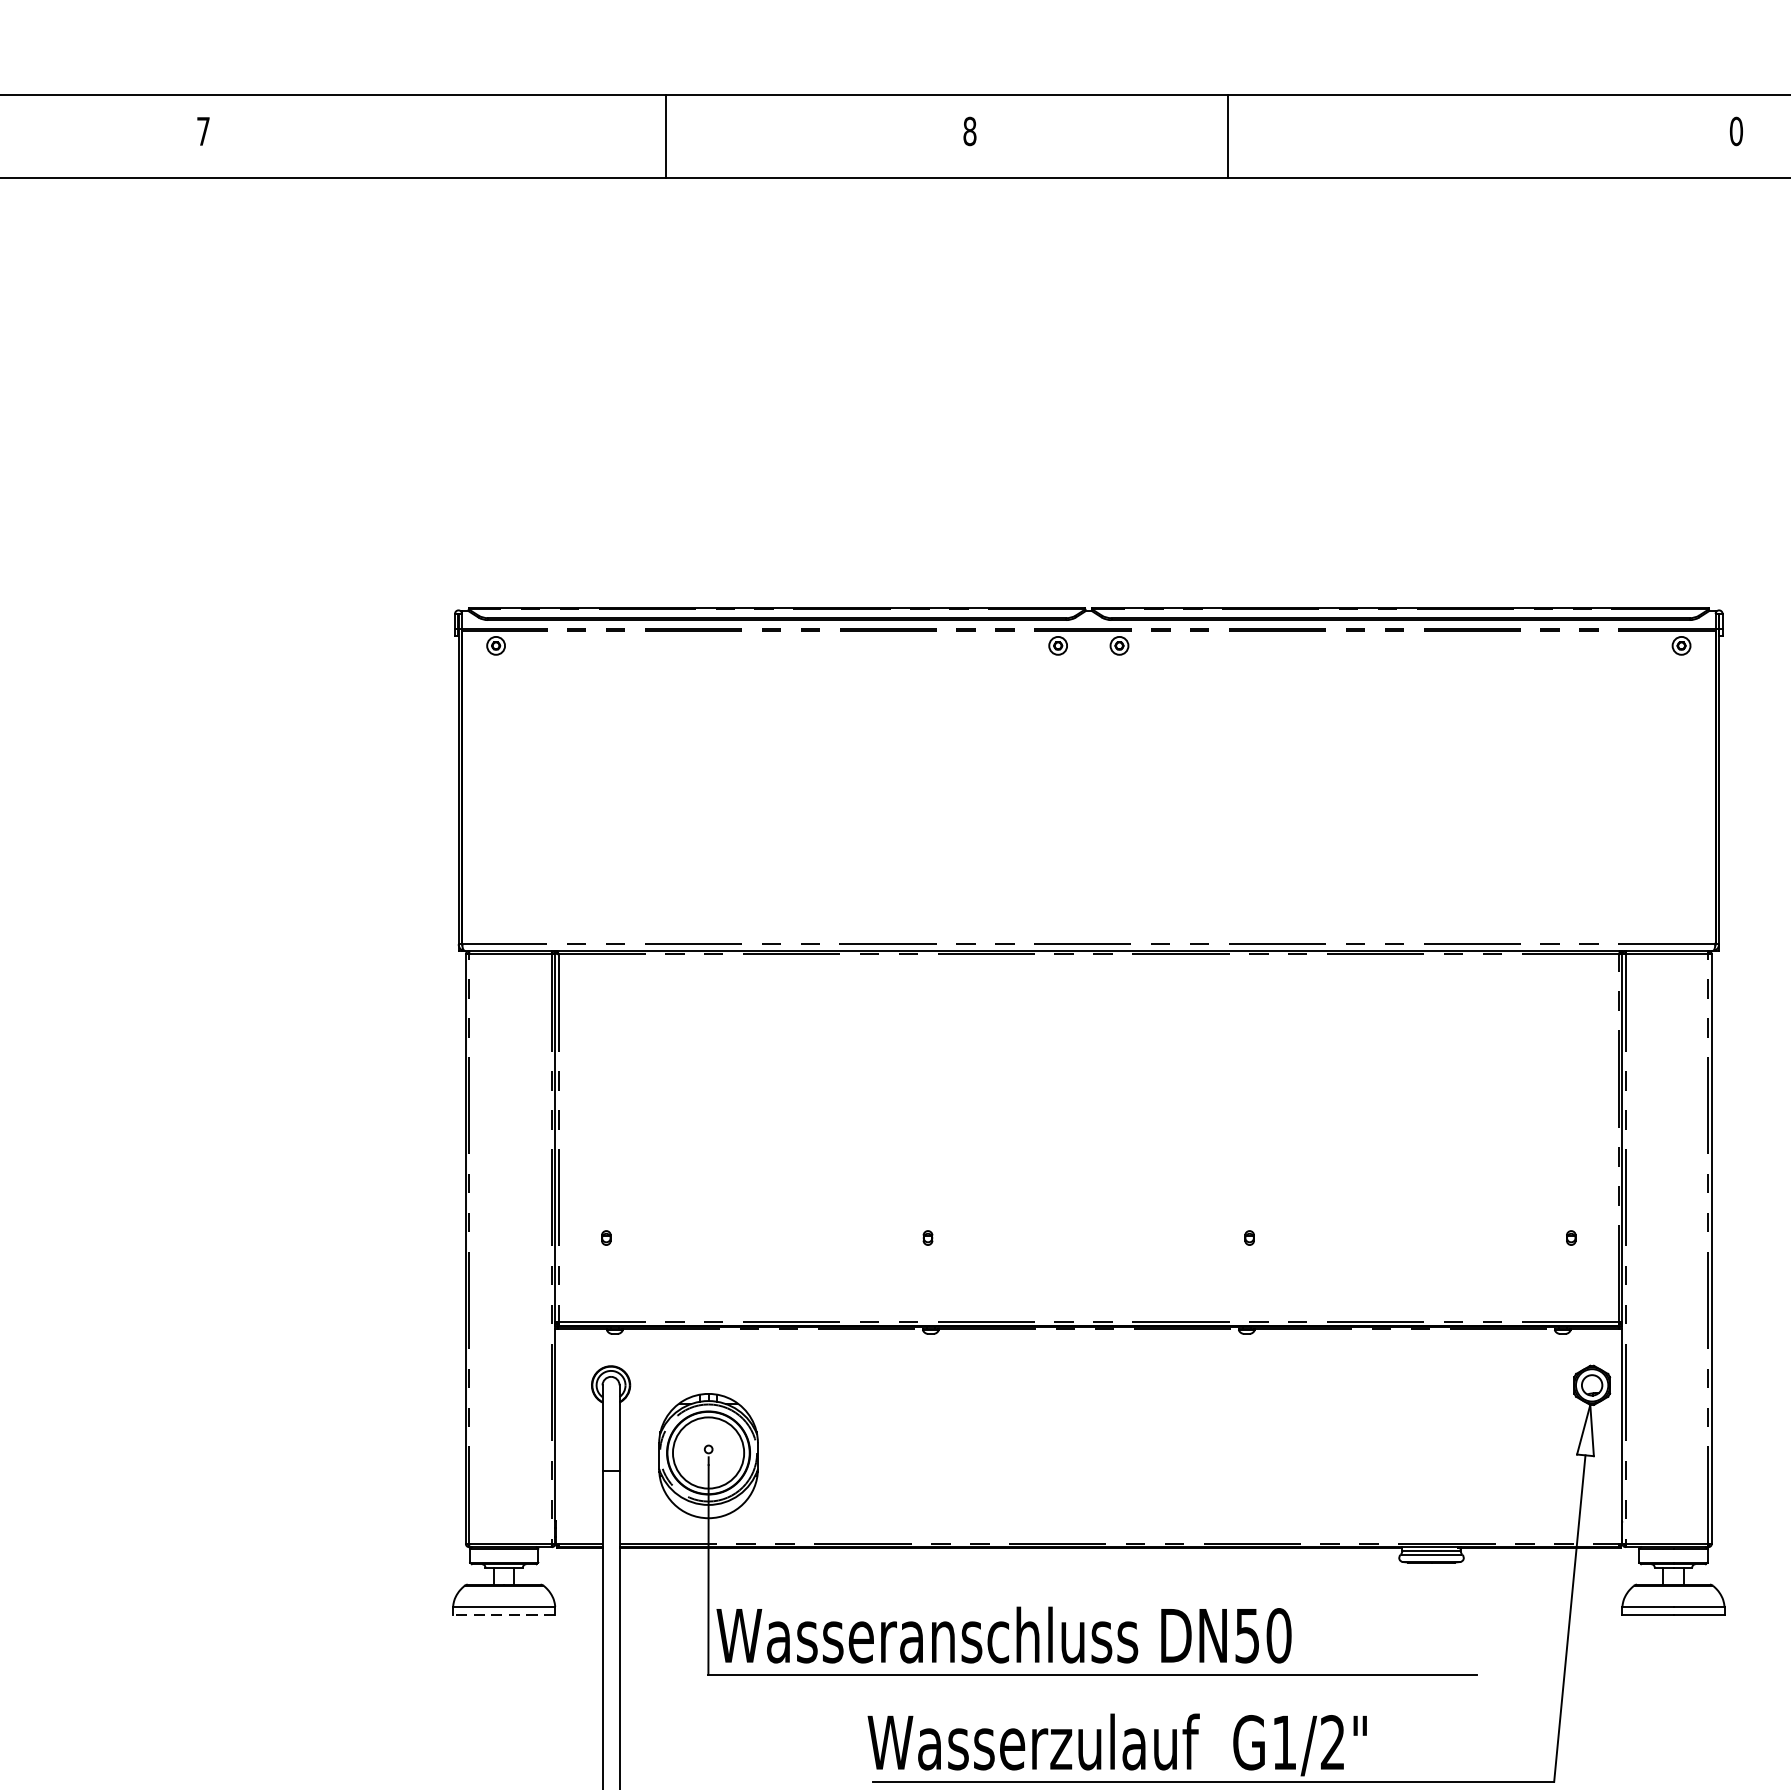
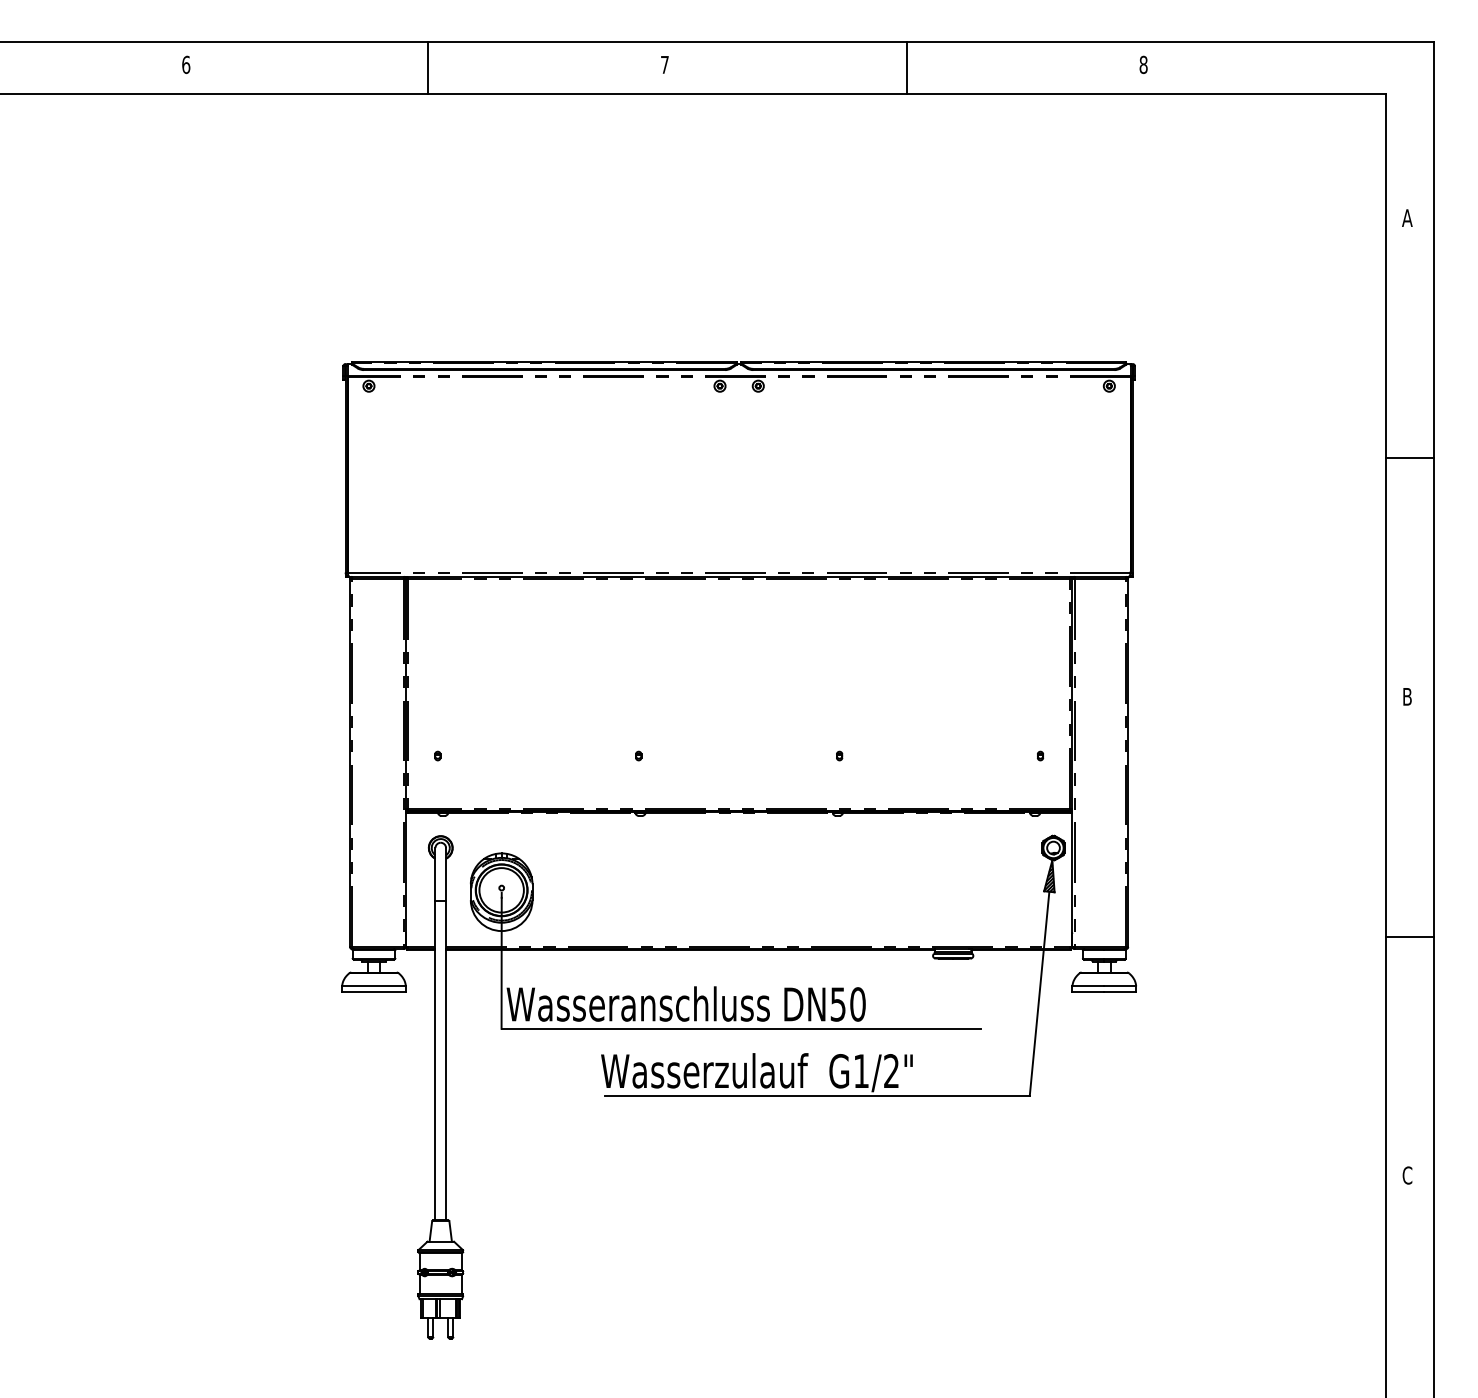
text: (203, 130) -> (186, 64), 7 -> 6
text: (969, 130) -> (664, 64), 8 -> 7
text: (1736, 130) -> (1143, 64), 0 -> 8
line: (666, 135) -> (428, 67), moved
line: (1228, 135) -> (907, 67), moved
hatch: (1585, 1430) -> (1049, 876), added
line: (504, 1614) -> (374, 991), dashed -> solid

